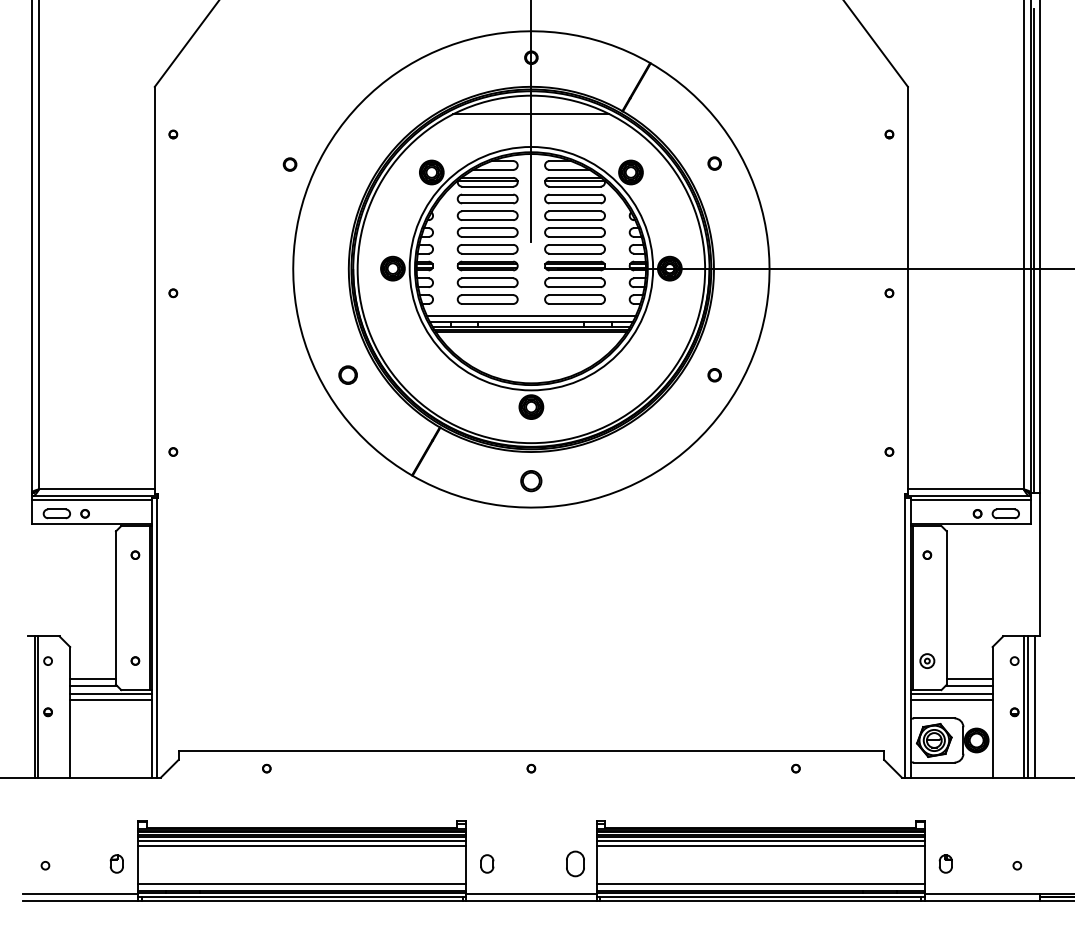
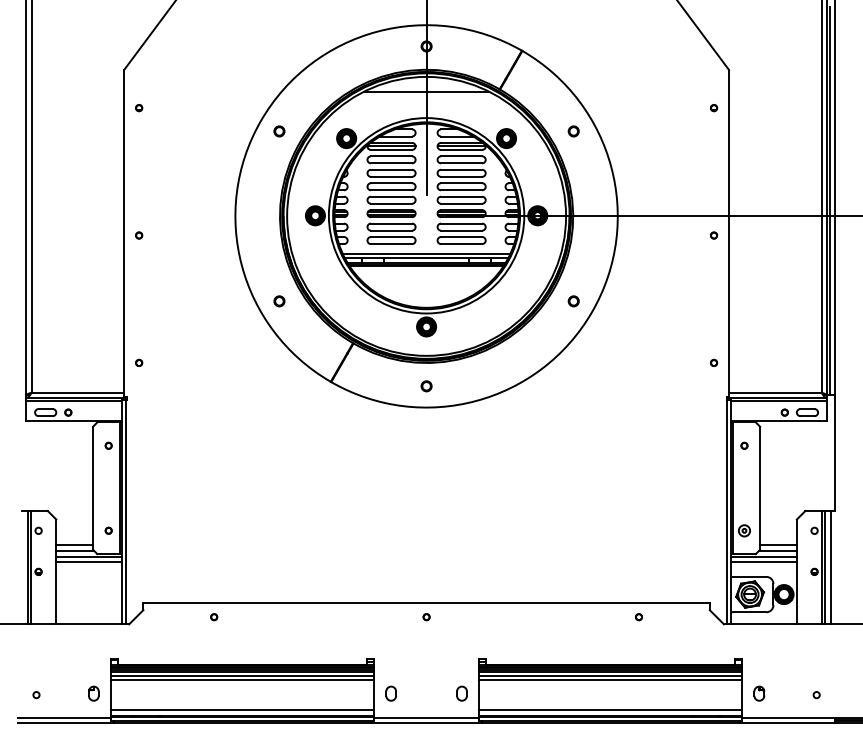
part: (289, 164) -> (278, 131), moved
part: (347, 375) -> (278, 301), size x0.71
part: (531, 480) -> (426, 385), size x0.62
part: (575, 863) -> (462, 693), size x0.71

